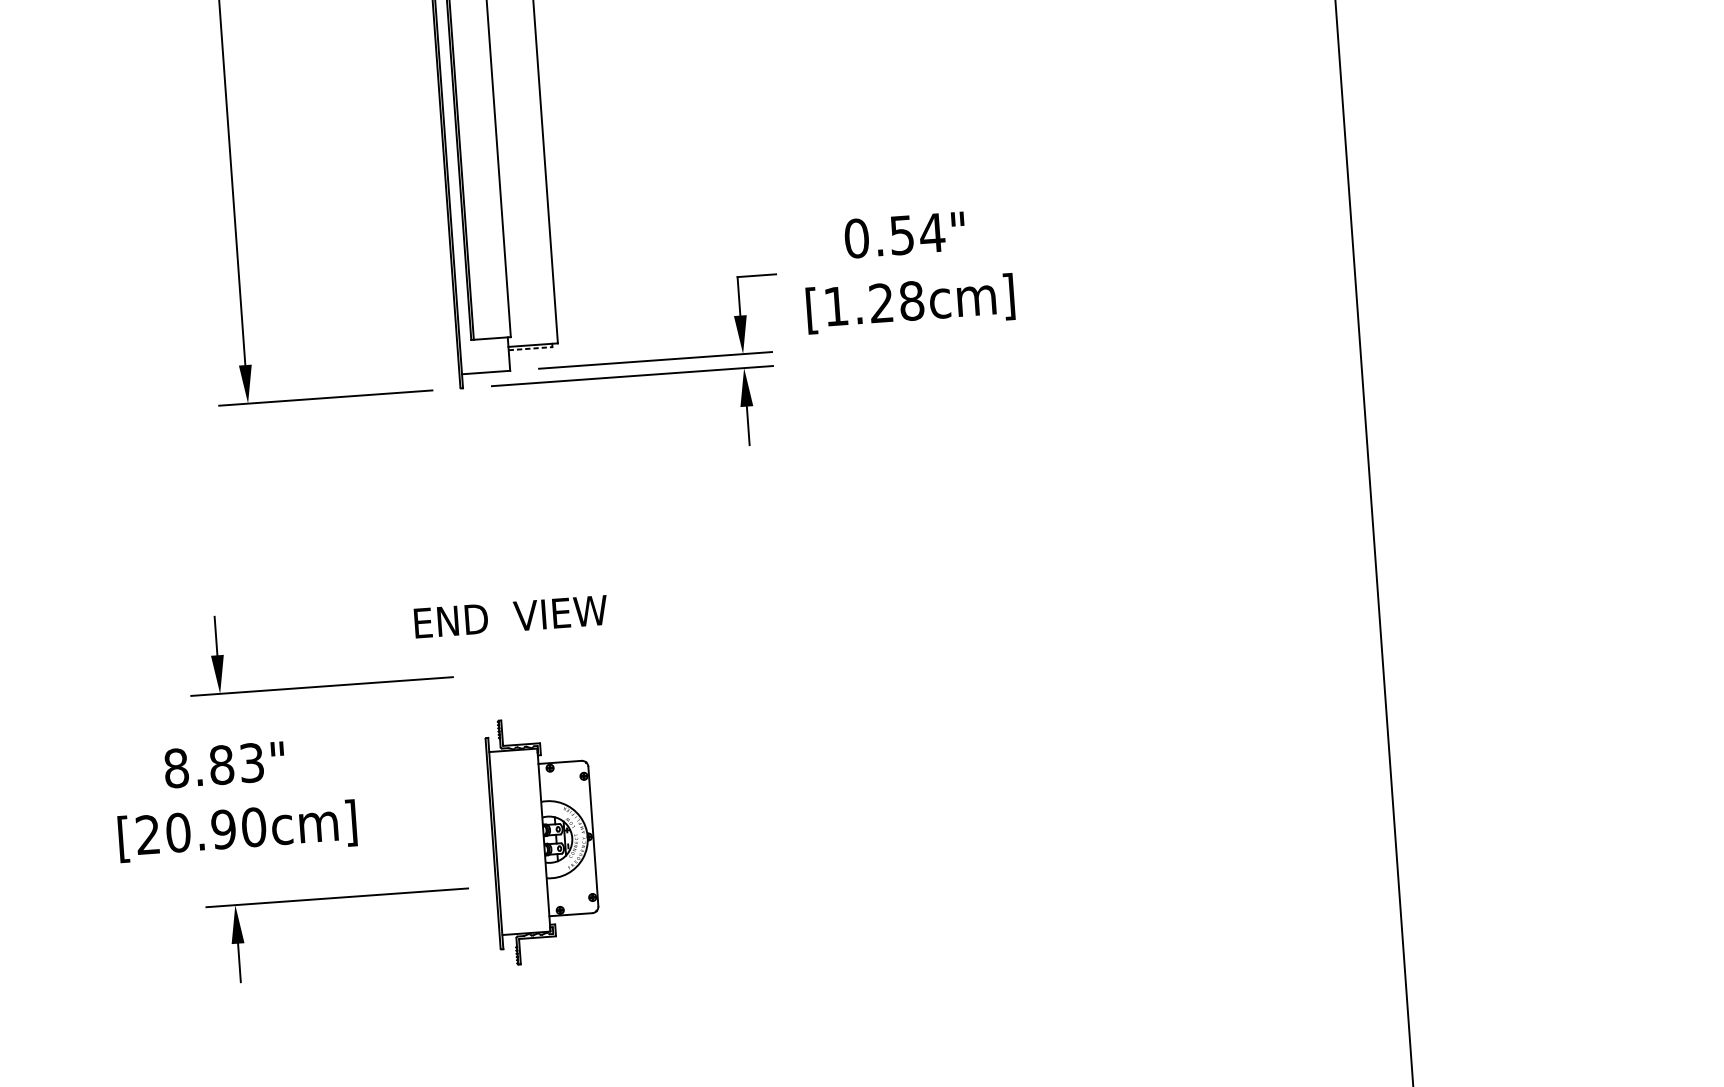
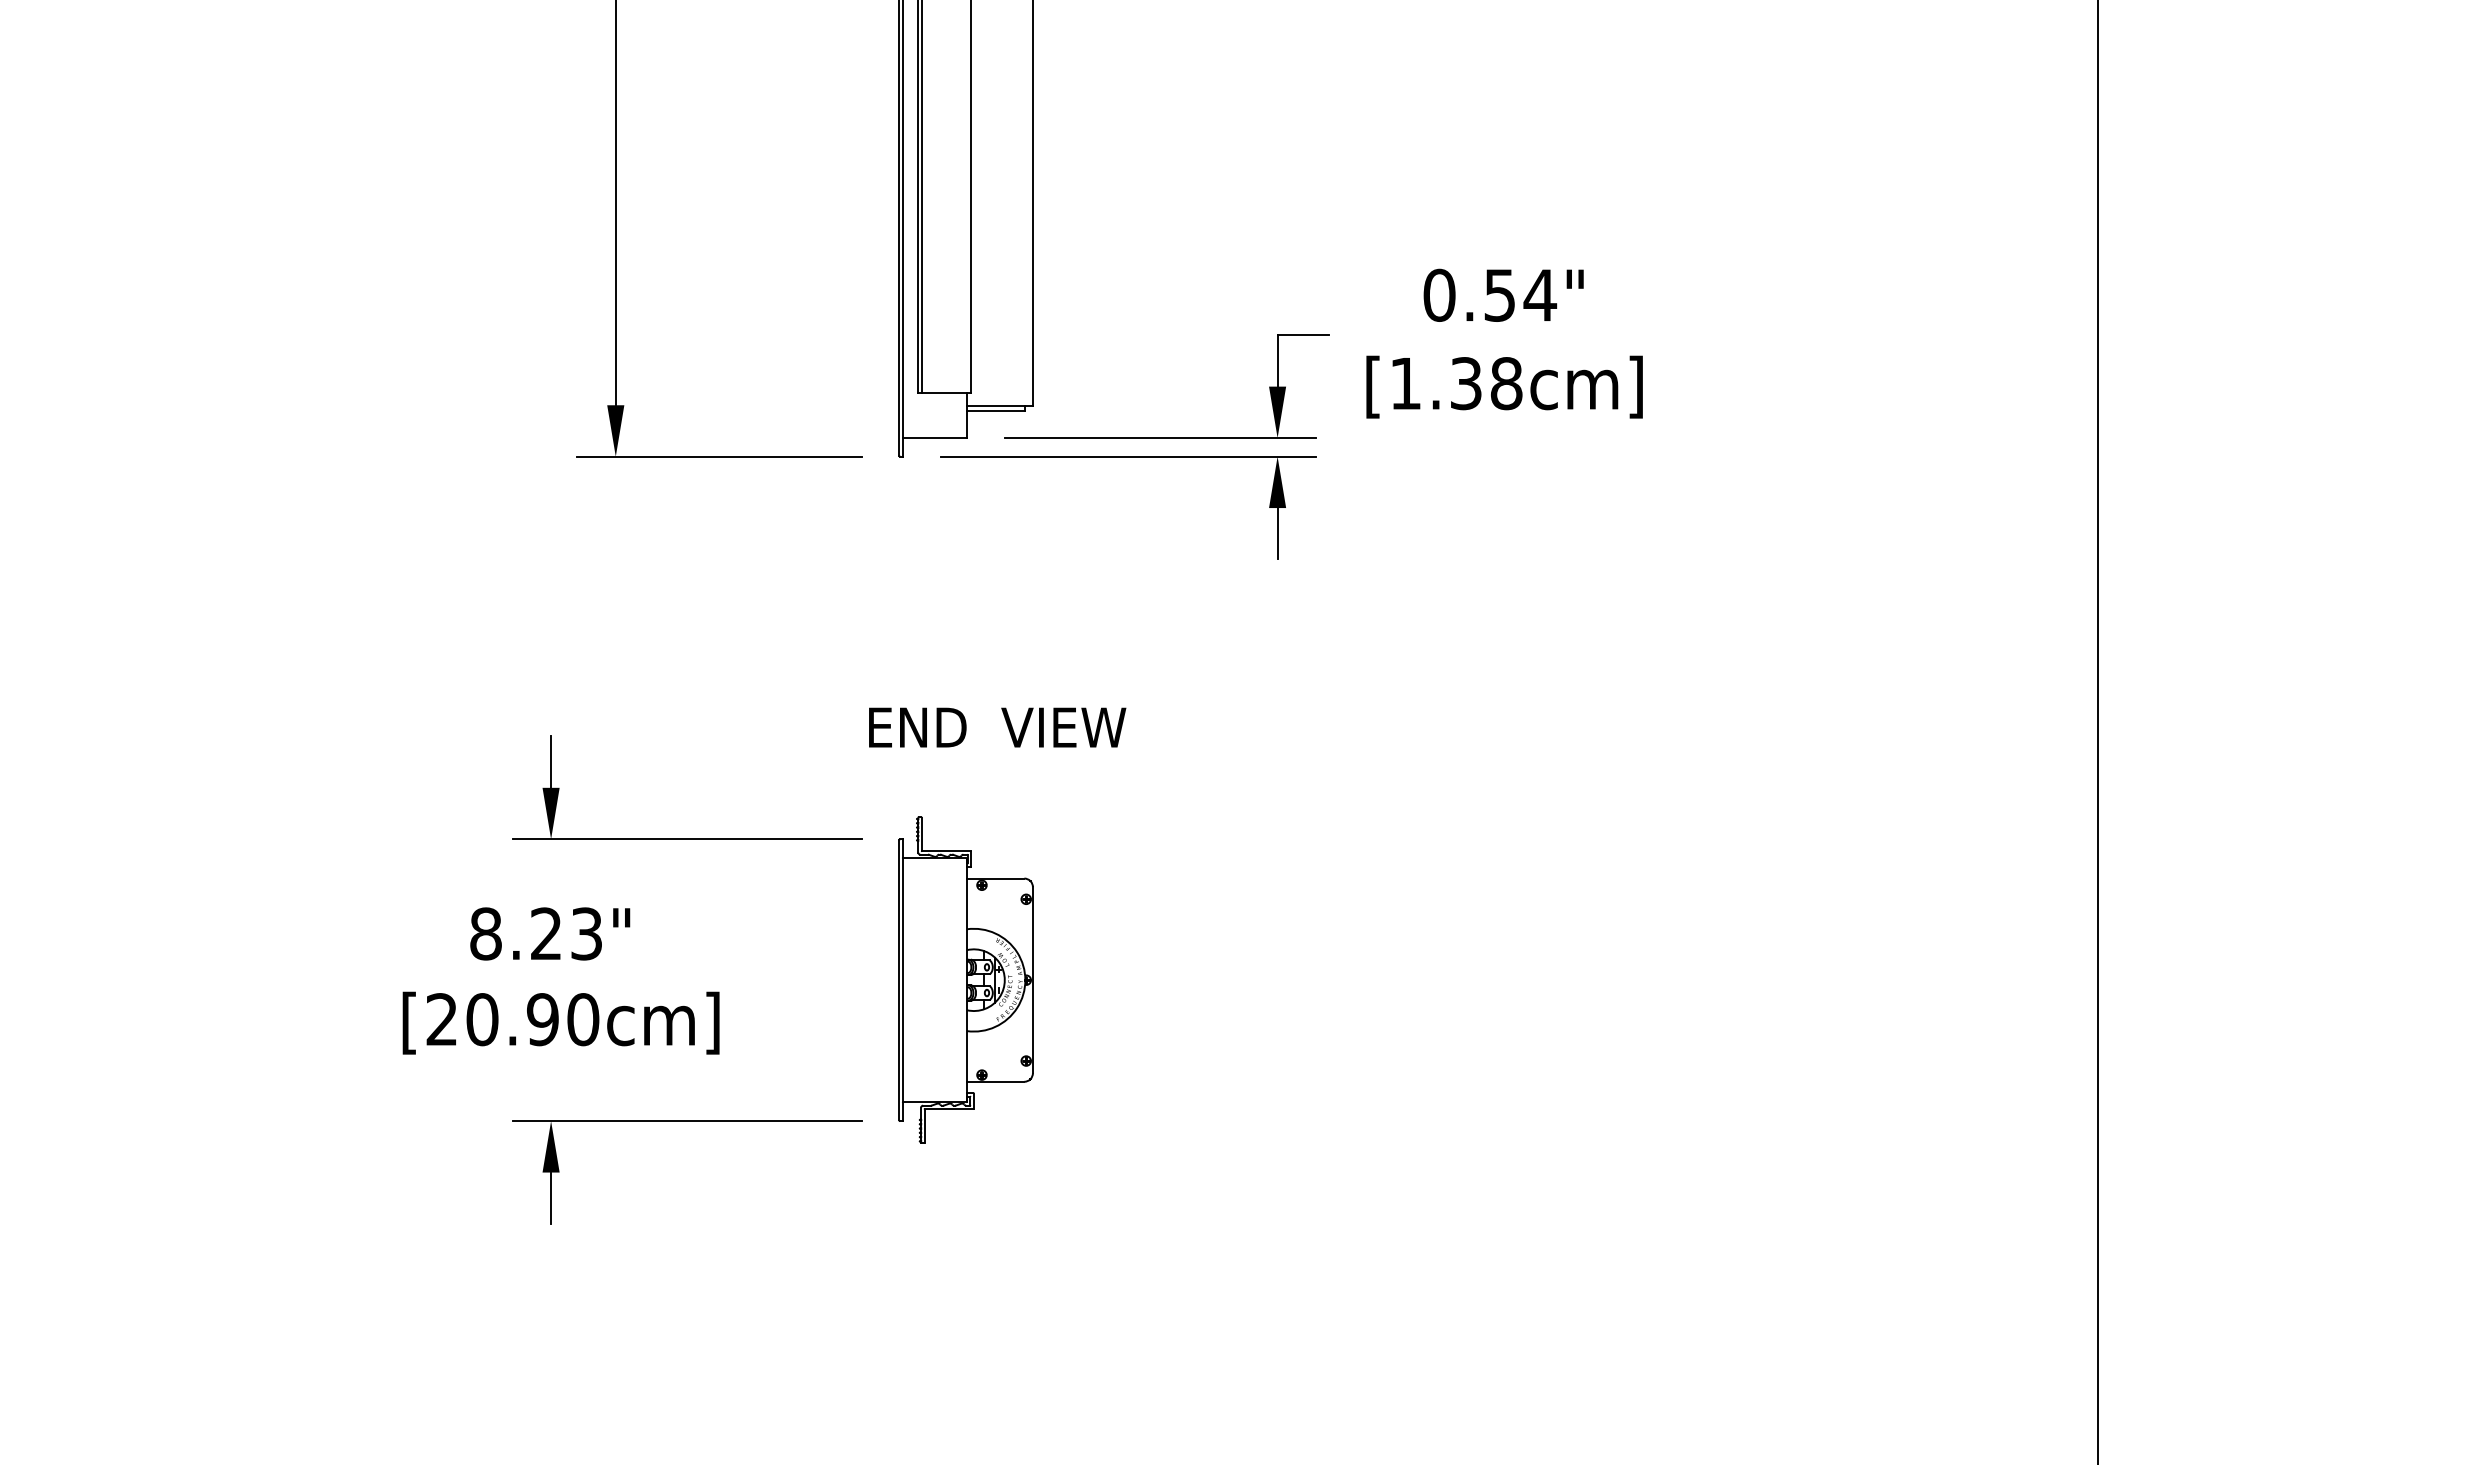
text: (881, 303) -> (1465, 383), [1.28cm] -> [1.38cm]
line: (530, 348) -> (996, 410), dashed -> solid
text: (511, 616) -> (997, 727), moved
text: (221, 764) -> (546, 933), 8.83" -> 8.23"
part: (542, 839) -> (965, 979), moved

